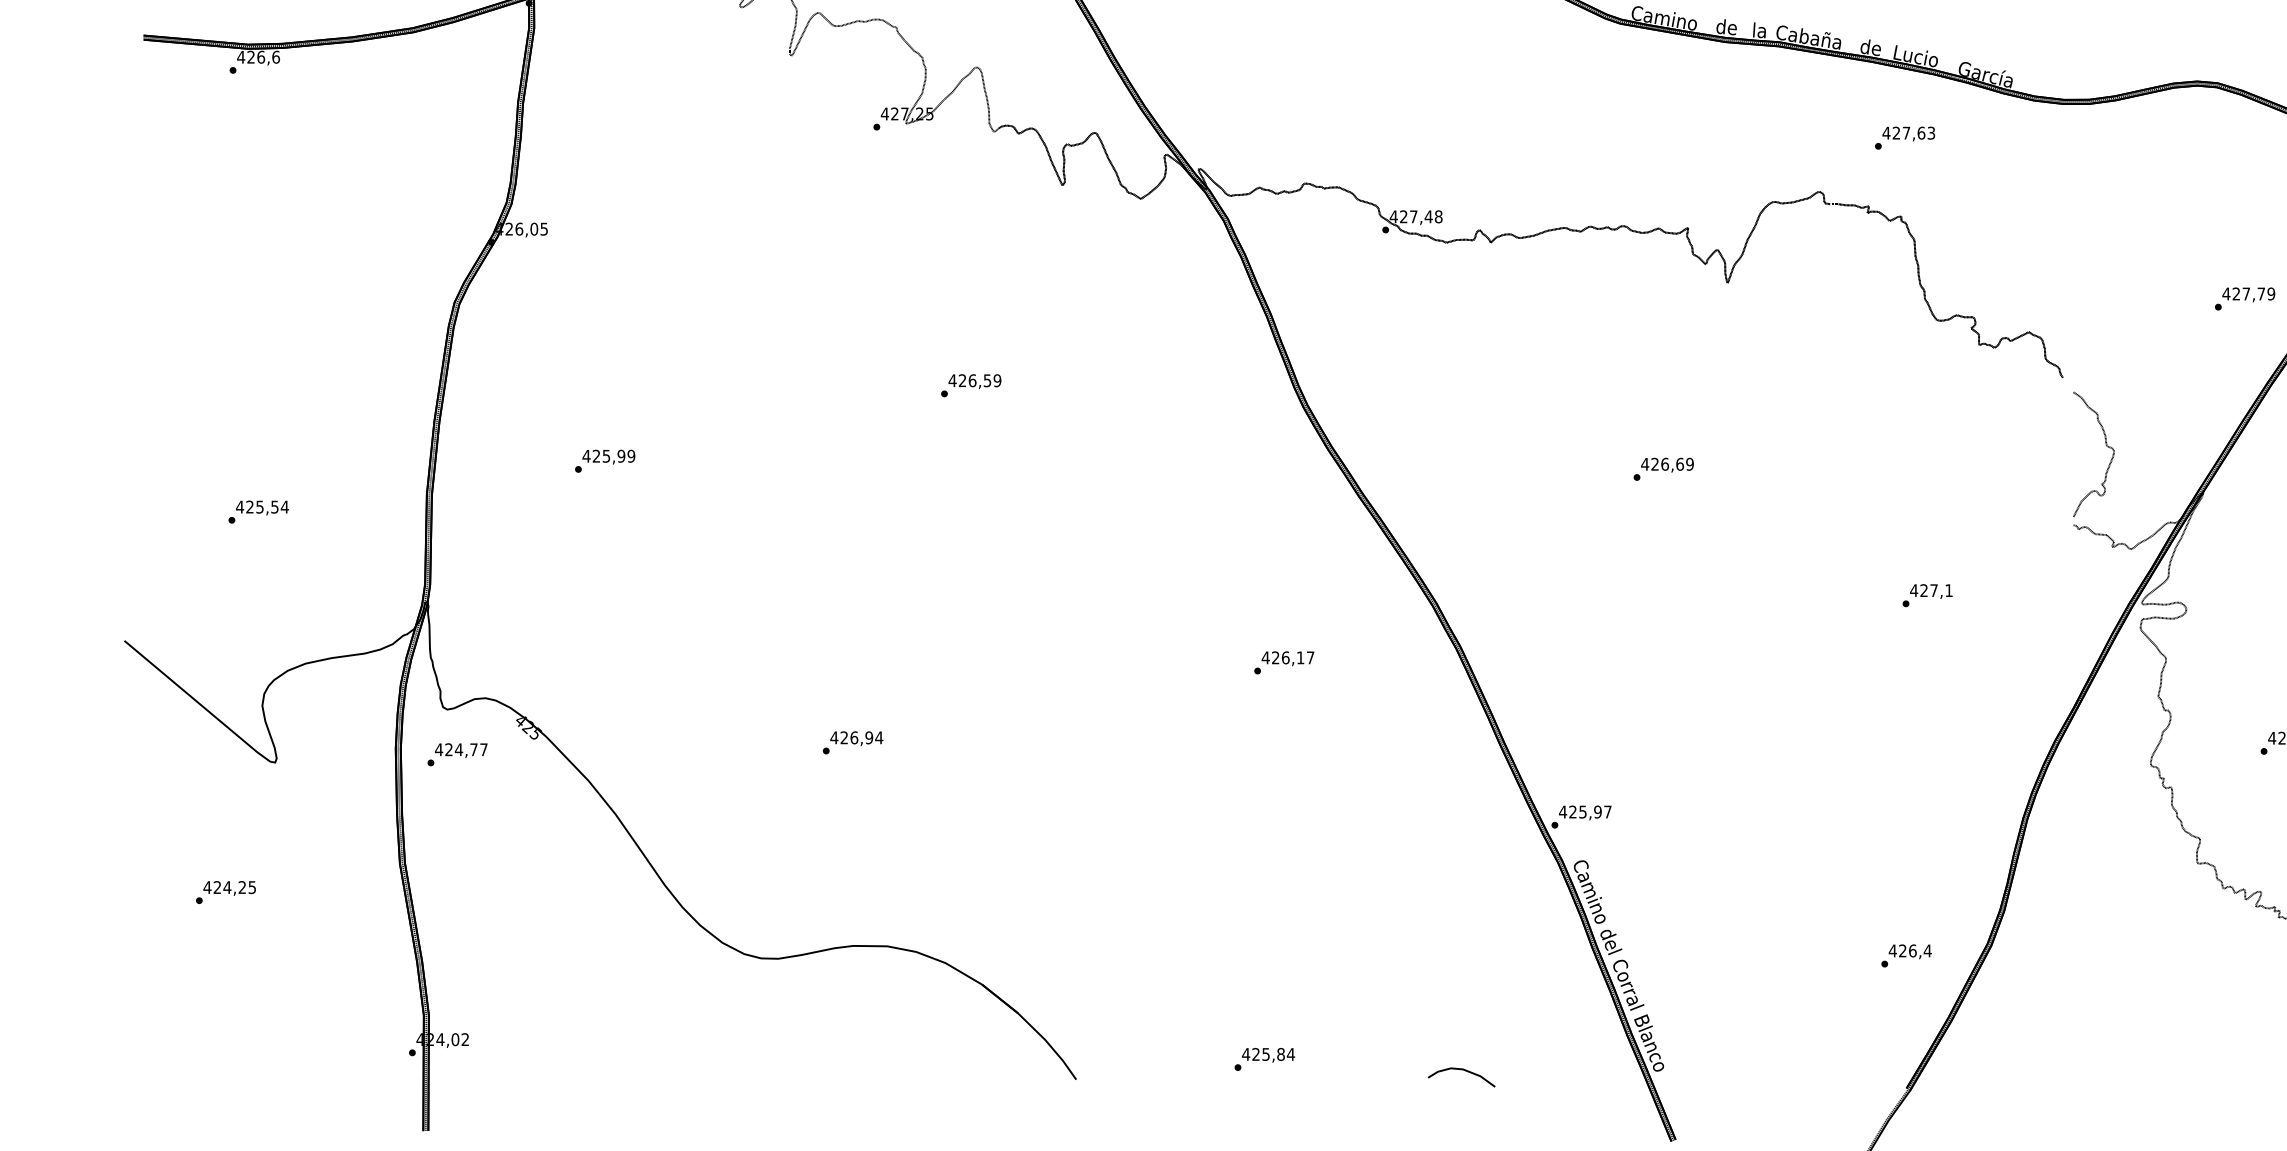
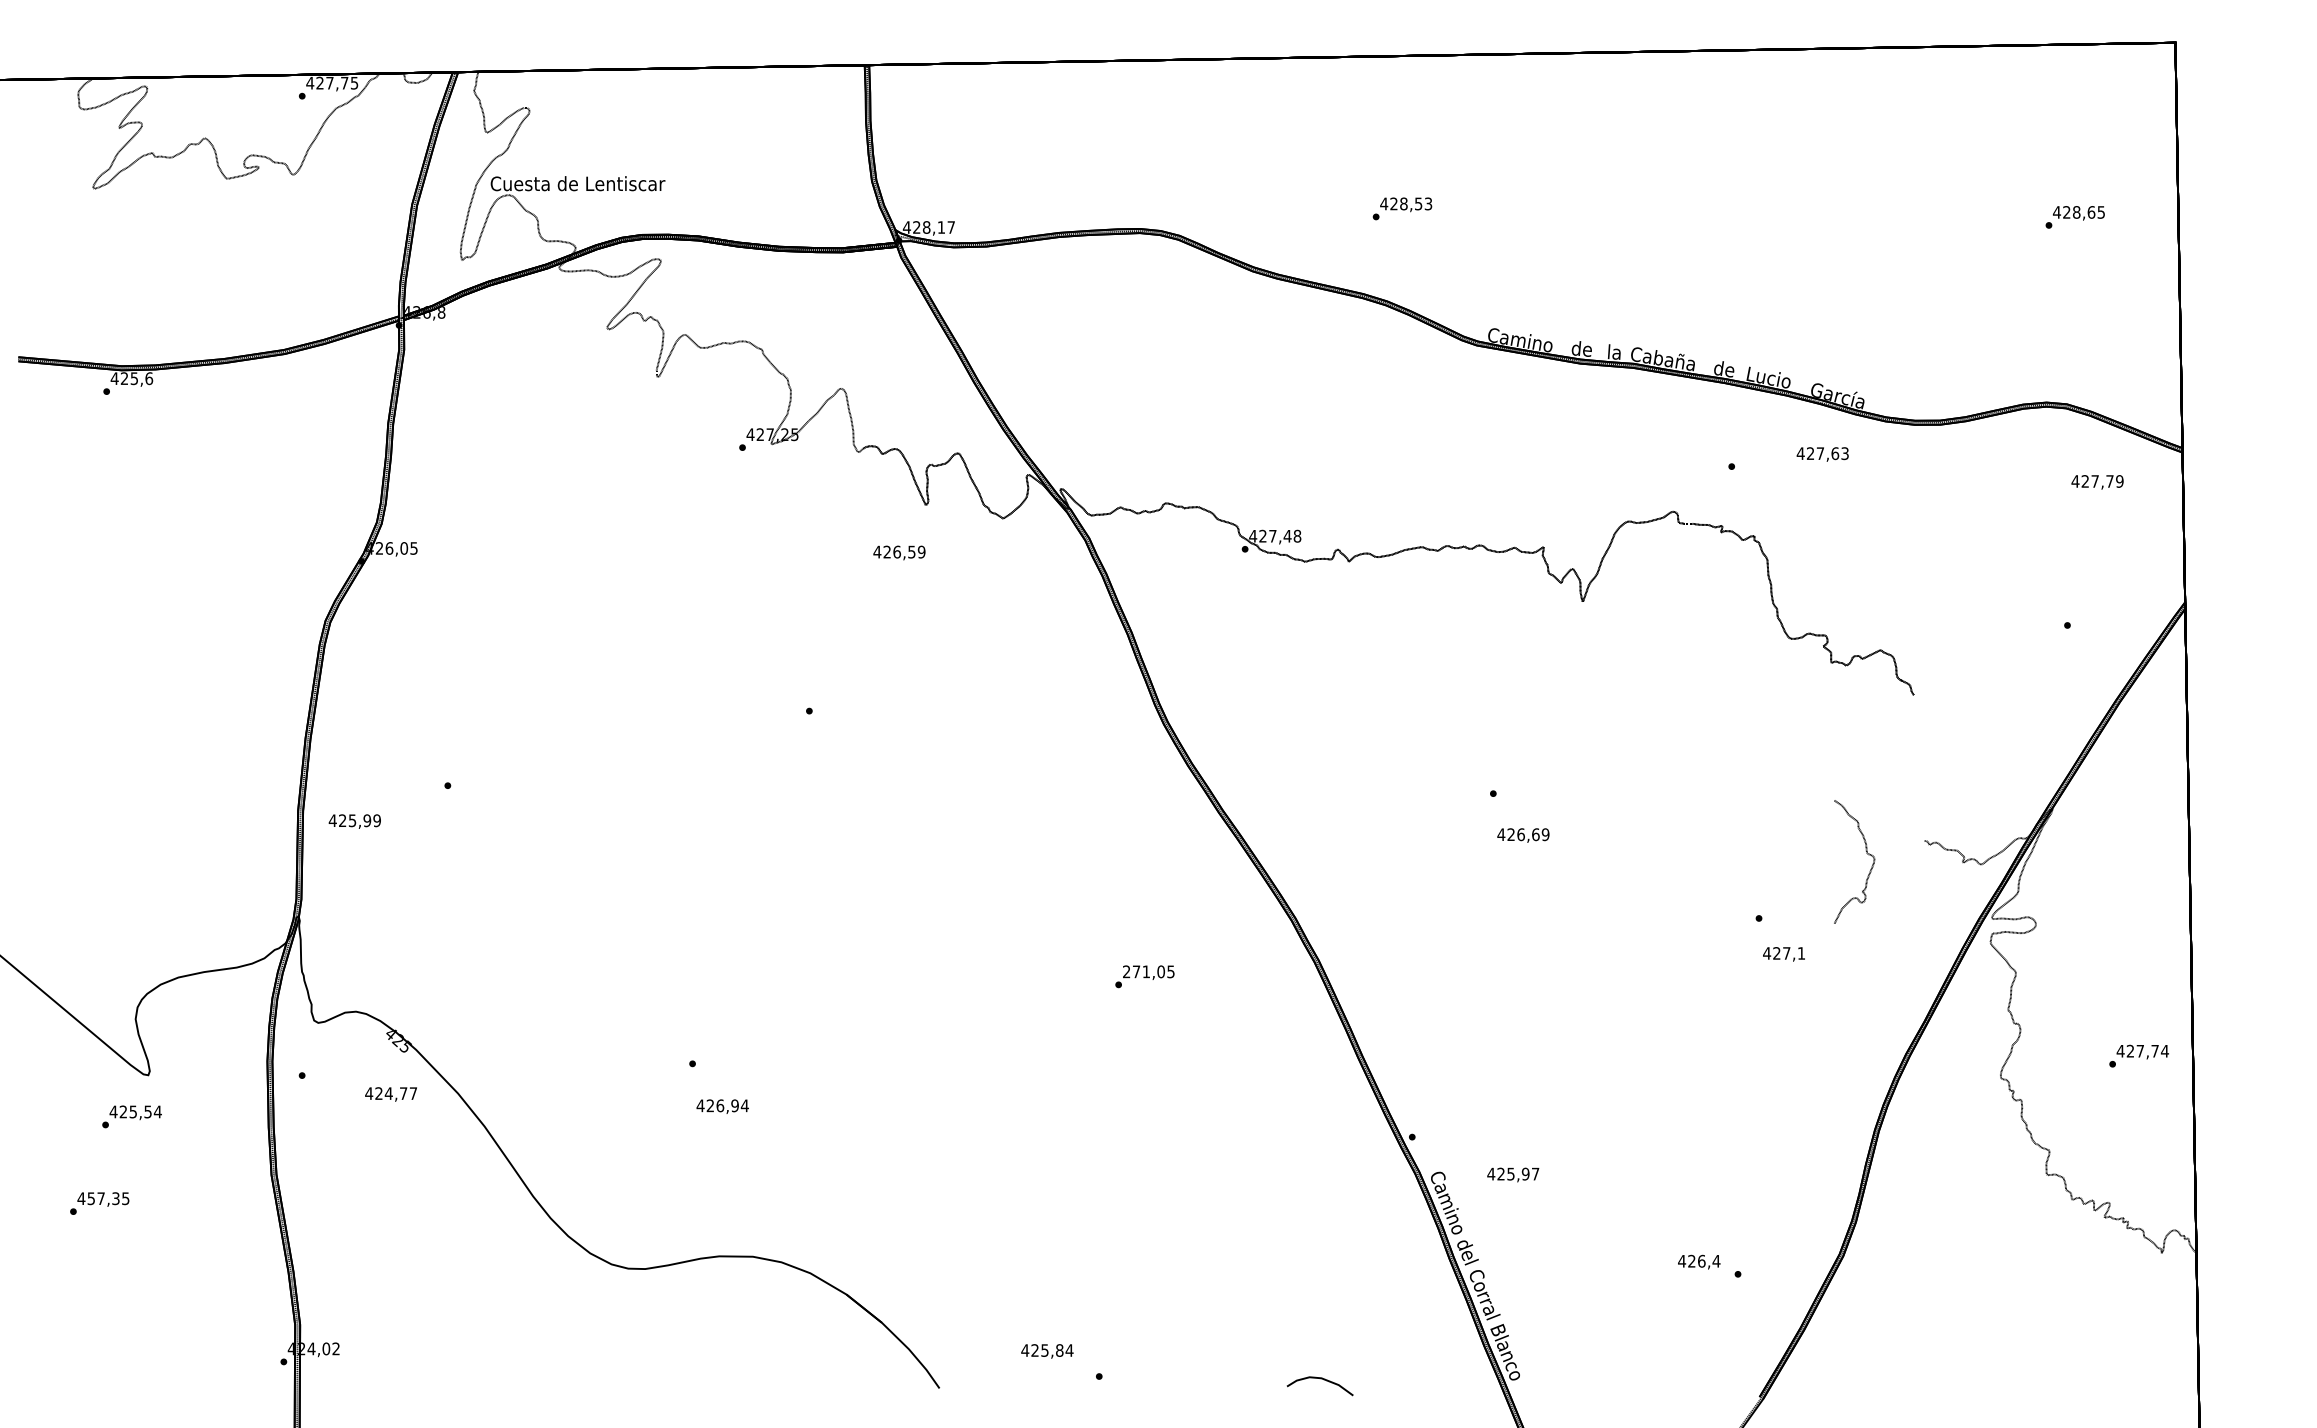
text: (261, 57) -> (134, 378), 426,6 -> 425,6
text: (1908, 134) -> (1822, 454), moved
text: (2248, 295) -> (2097, 482), moved
text: (974, 381) -> (899, 552), moved
curve: (2105, 445) -> (1866, 853), moved
text: (608, 457) -> (354, 821), moved
text: (1667, 465) -> (1523, 835), moved
text: (258, 511) -> (131, 1116), moved
text: (1930, 591) -> (1783, 954), moved
text: (1287, 657) -> (1148, 971), 426,17 -> 271,05
text: (856, 738) -> (722, 1106), moved
text: (460, 750) -> (390, 1094), moved
text: (1585, 812) -> (1513, 1174), moved
text: (229, 887) -> (103, 1198), 424,25 -> 457,35
text: (1910, 951) -> (1699, 1261), moved
text: (1268, 1055) -> (1047, 1351), moved

